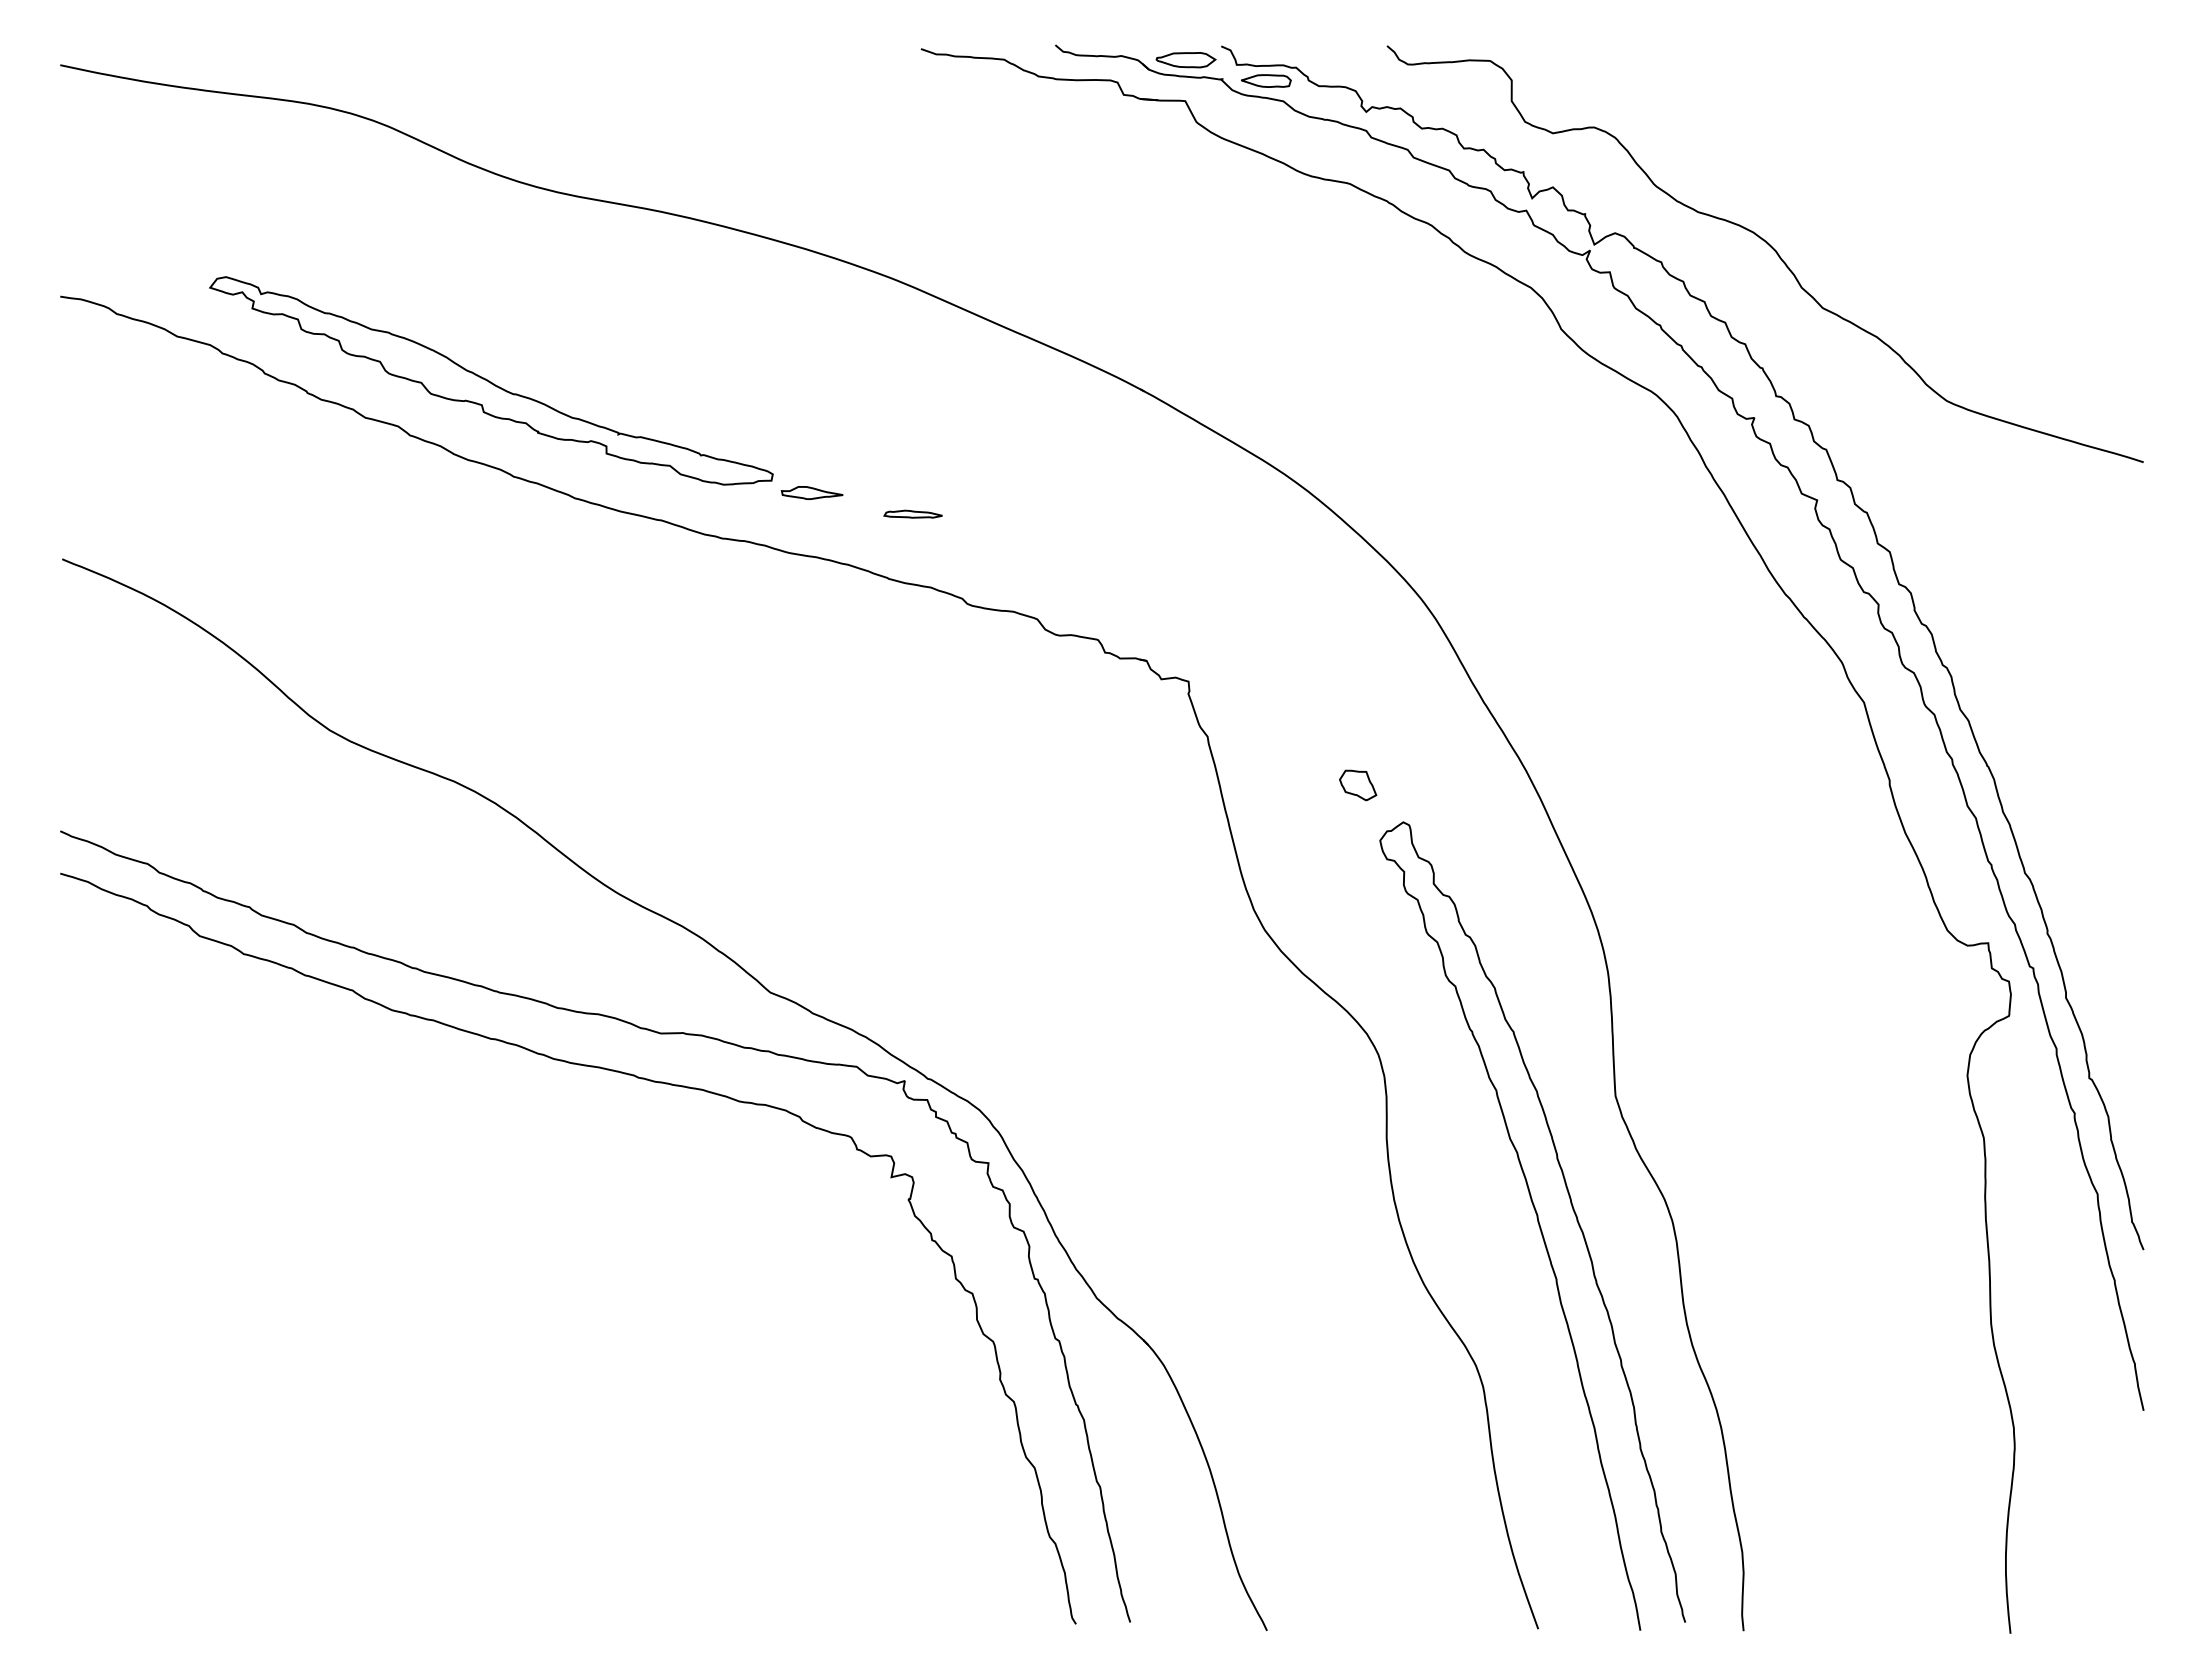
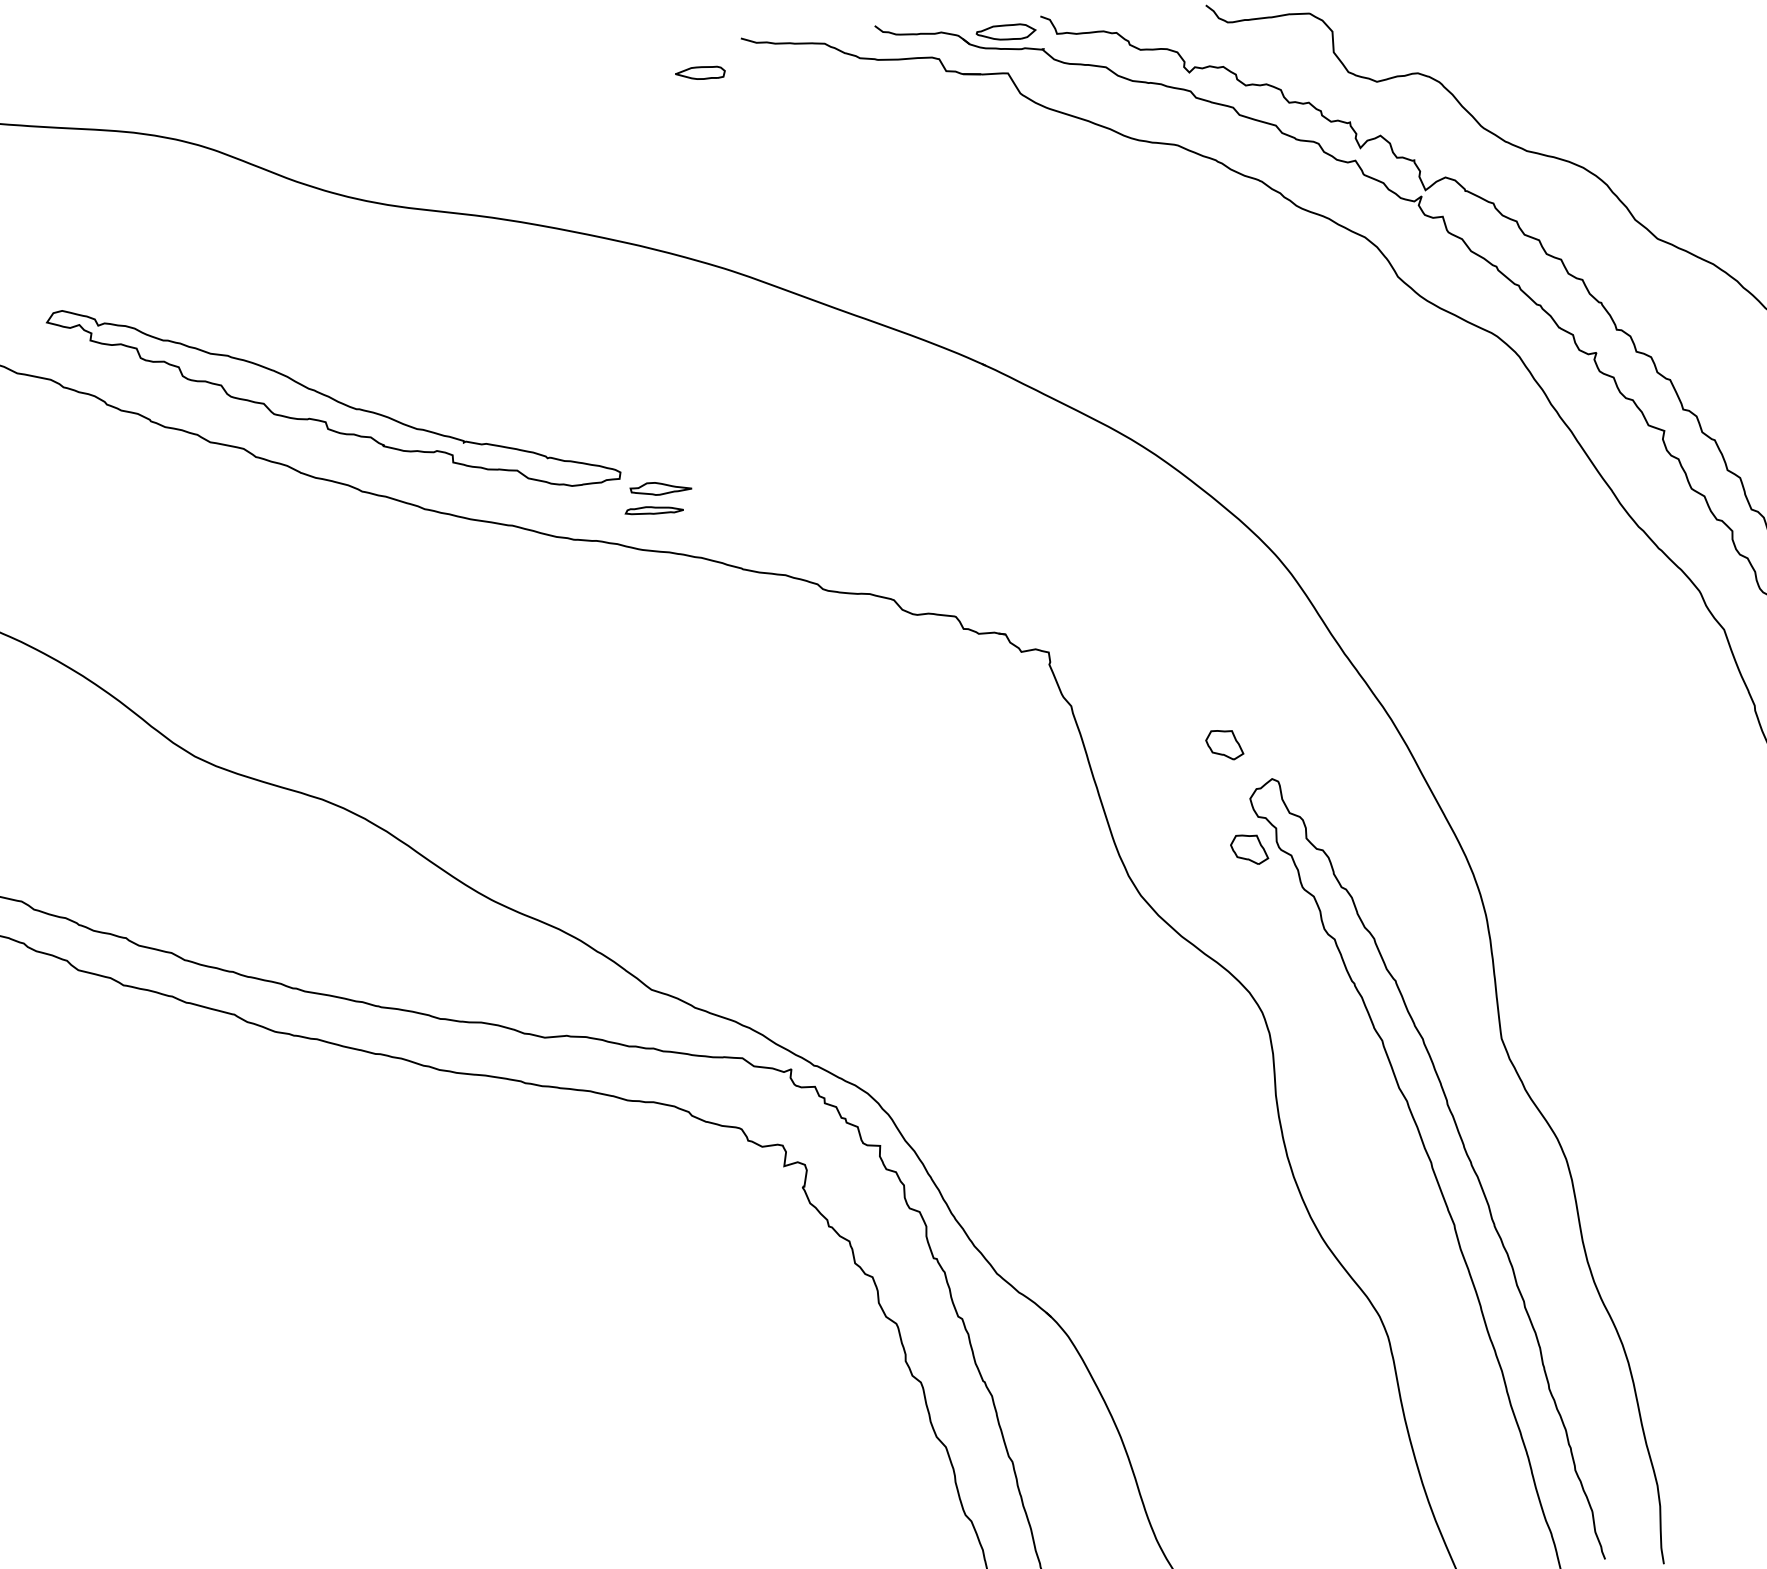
part: (1266, 80) -> (700, 72), moved
part: (912, 513) -> (653, 509), moved
part: (1376, 891) -> (1249, 849), added

